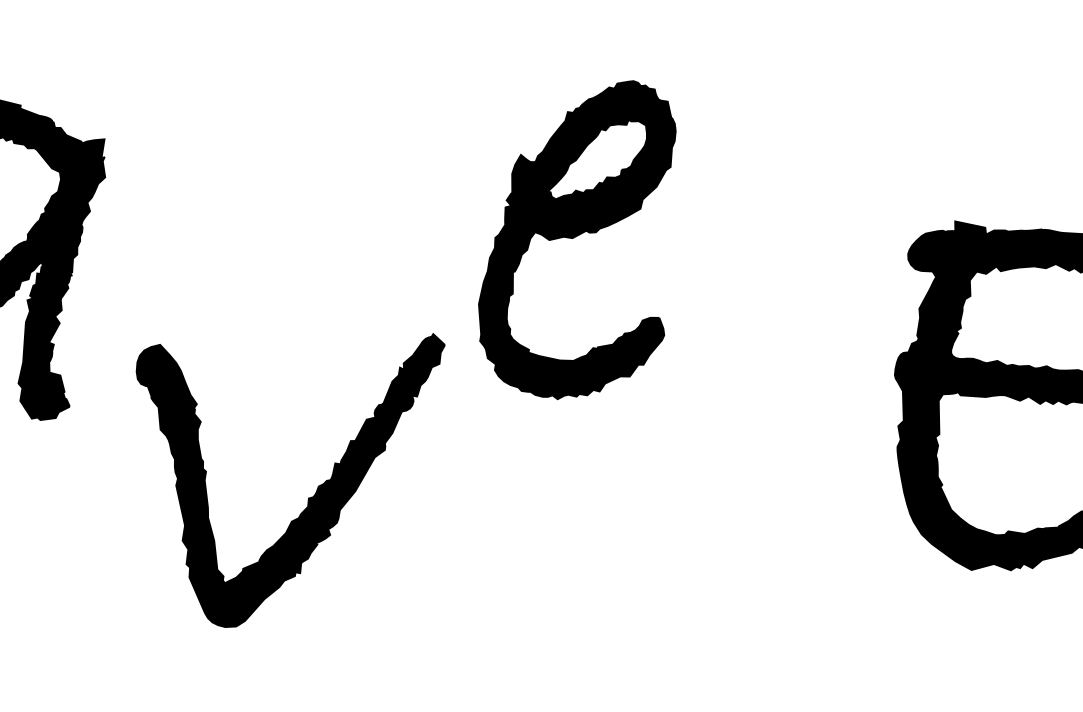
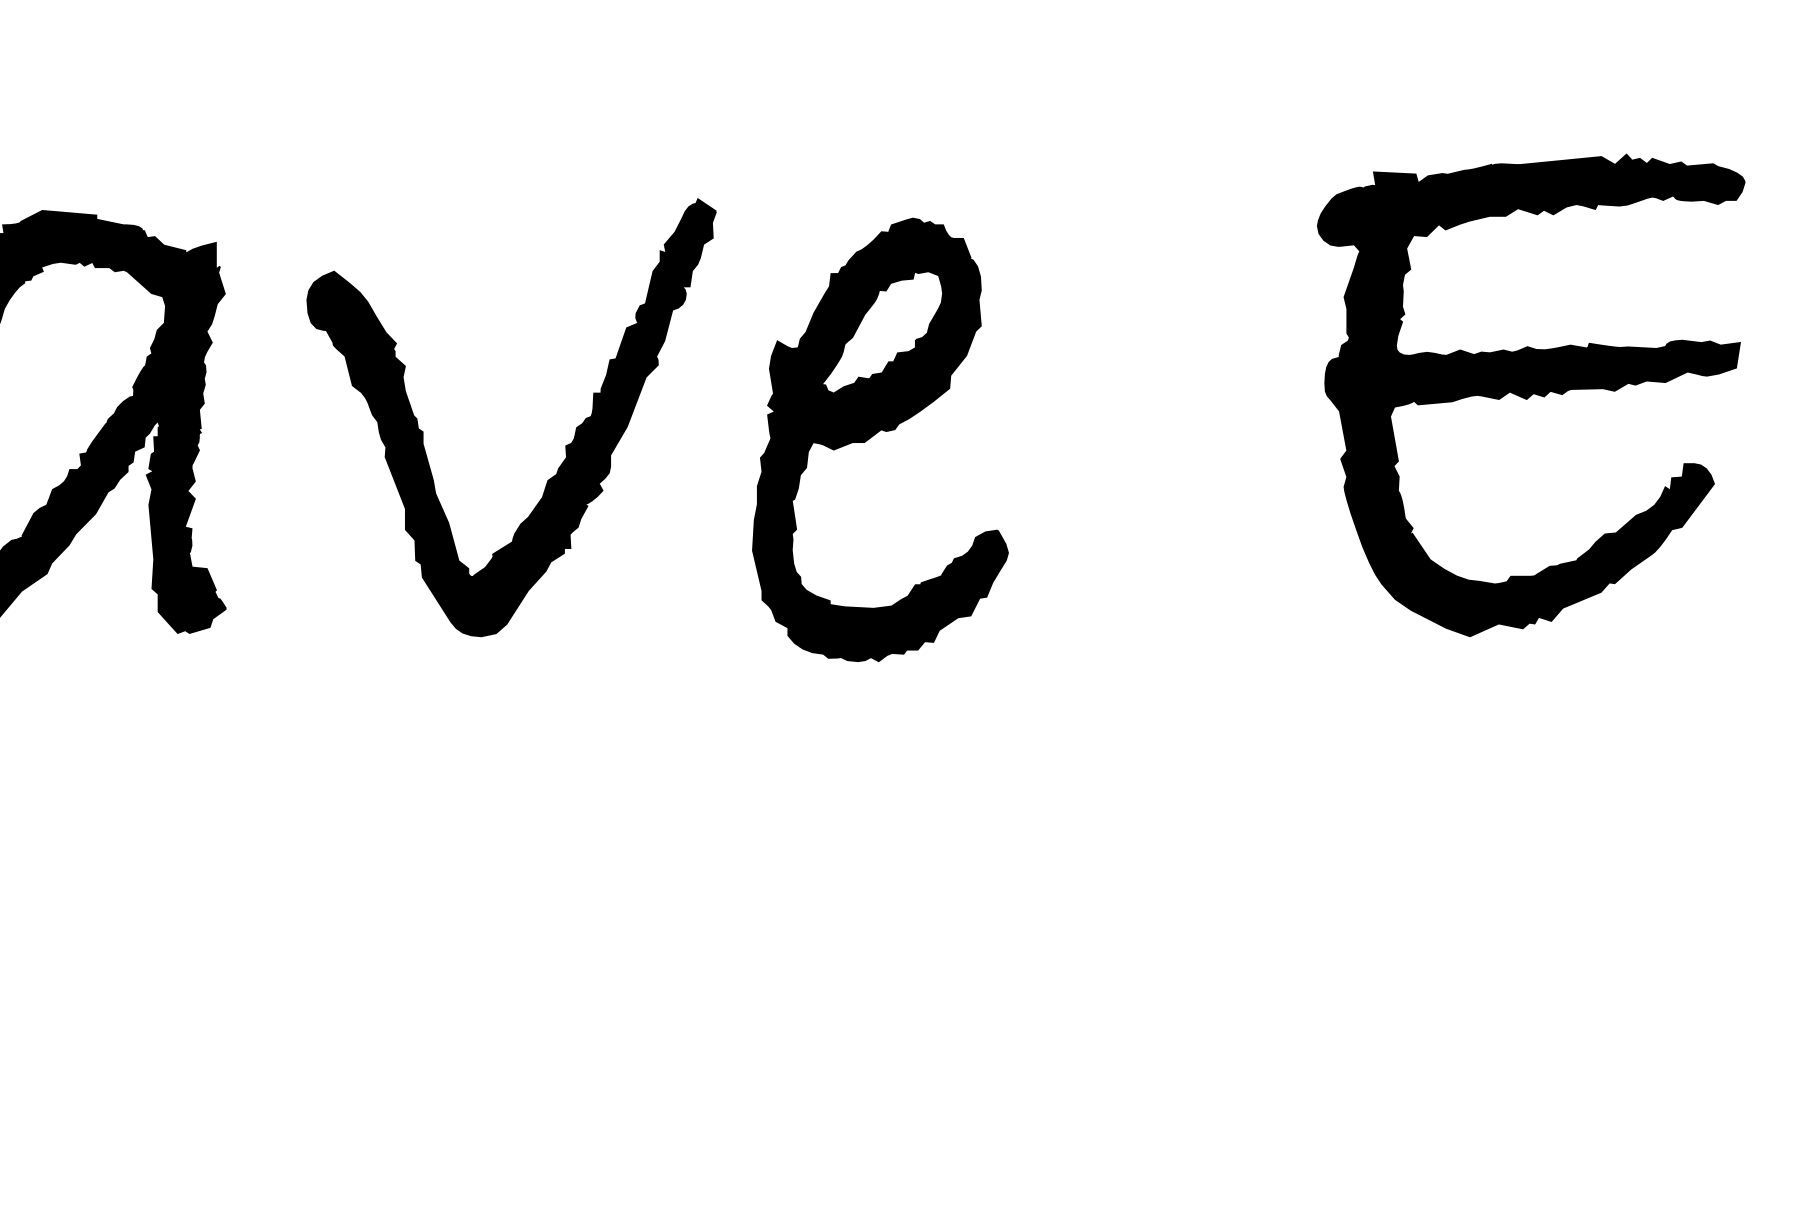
part: (582, 234) -> (876, 434), moved
part: (308, 497) -> (565, 445), moved

